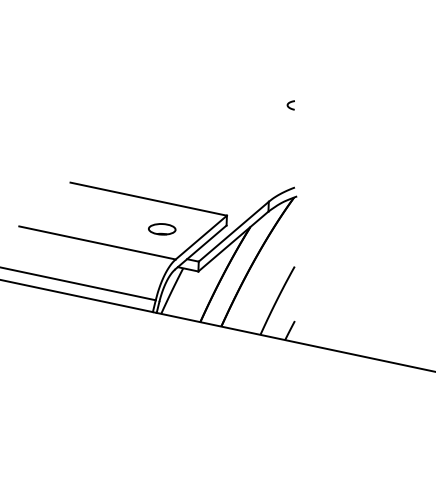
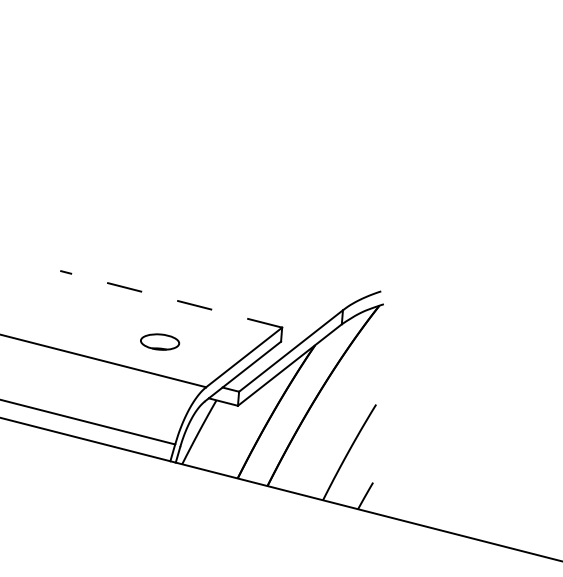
curve: (289, 106) -> (378, 175), removed
line: (148, 199) -> (170, 299), solid -> dashed
part: (162, 229) -> (160, 342), moved

